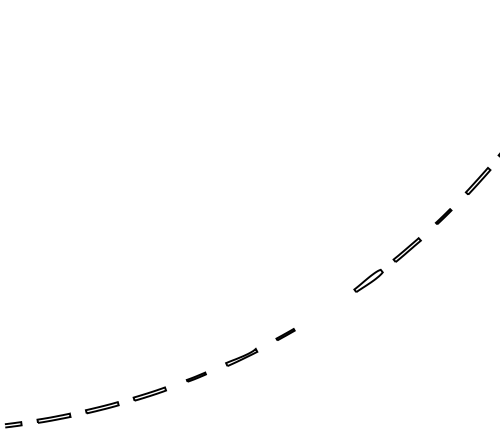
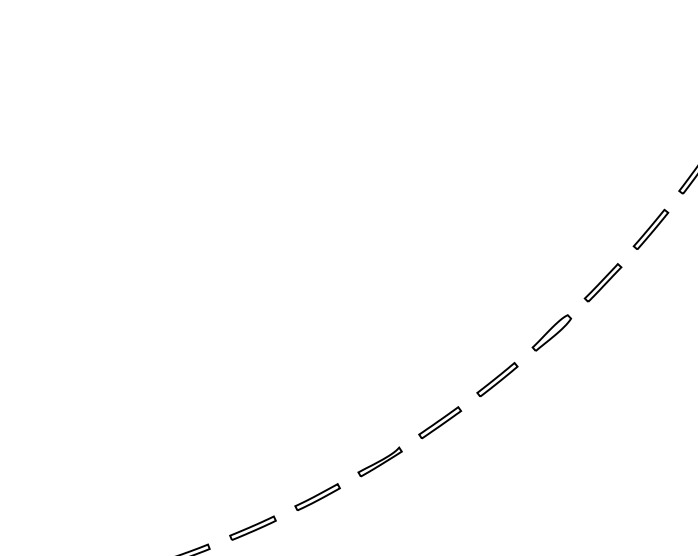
part: (443, 216) -> (650, 229), size x1.67
part: (327, 309) -> (496, 380), added
part: (285, 334) -> (439, 422), size x1.67
part: (196, 376) -> (317, 496), size x1.67

